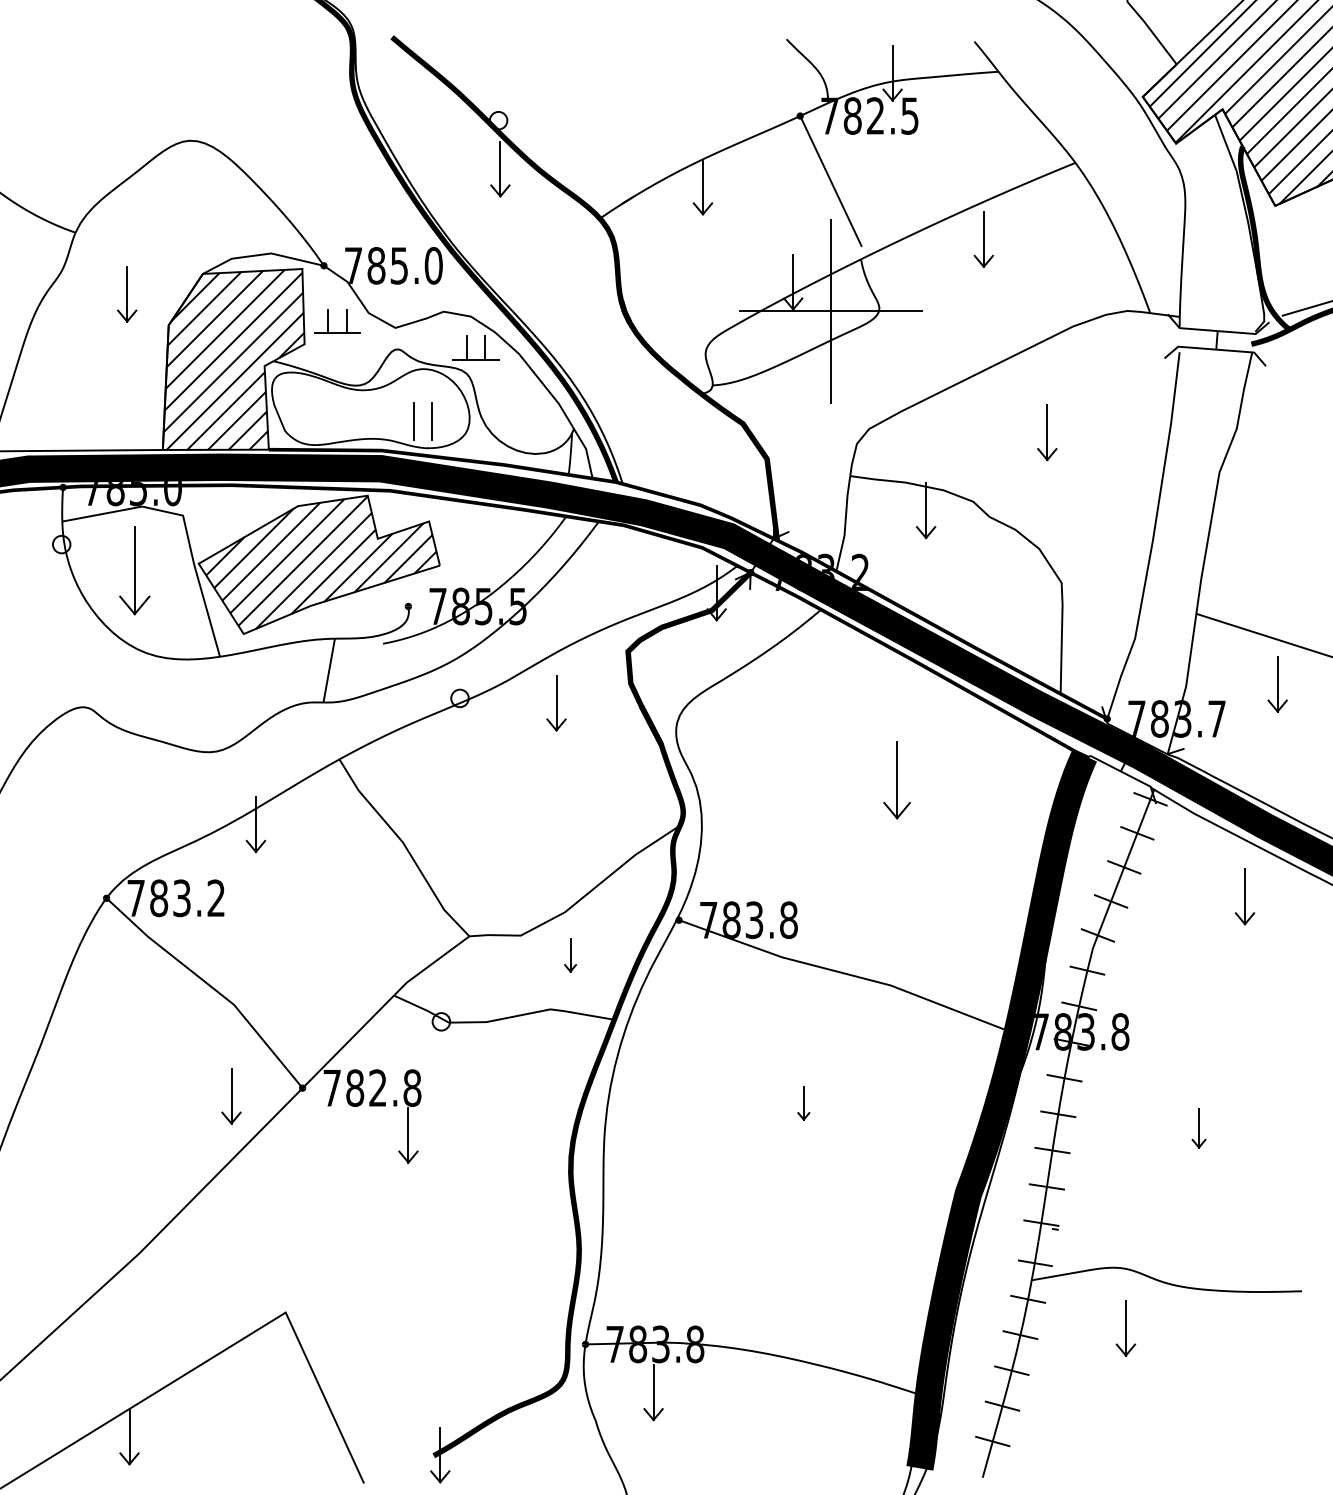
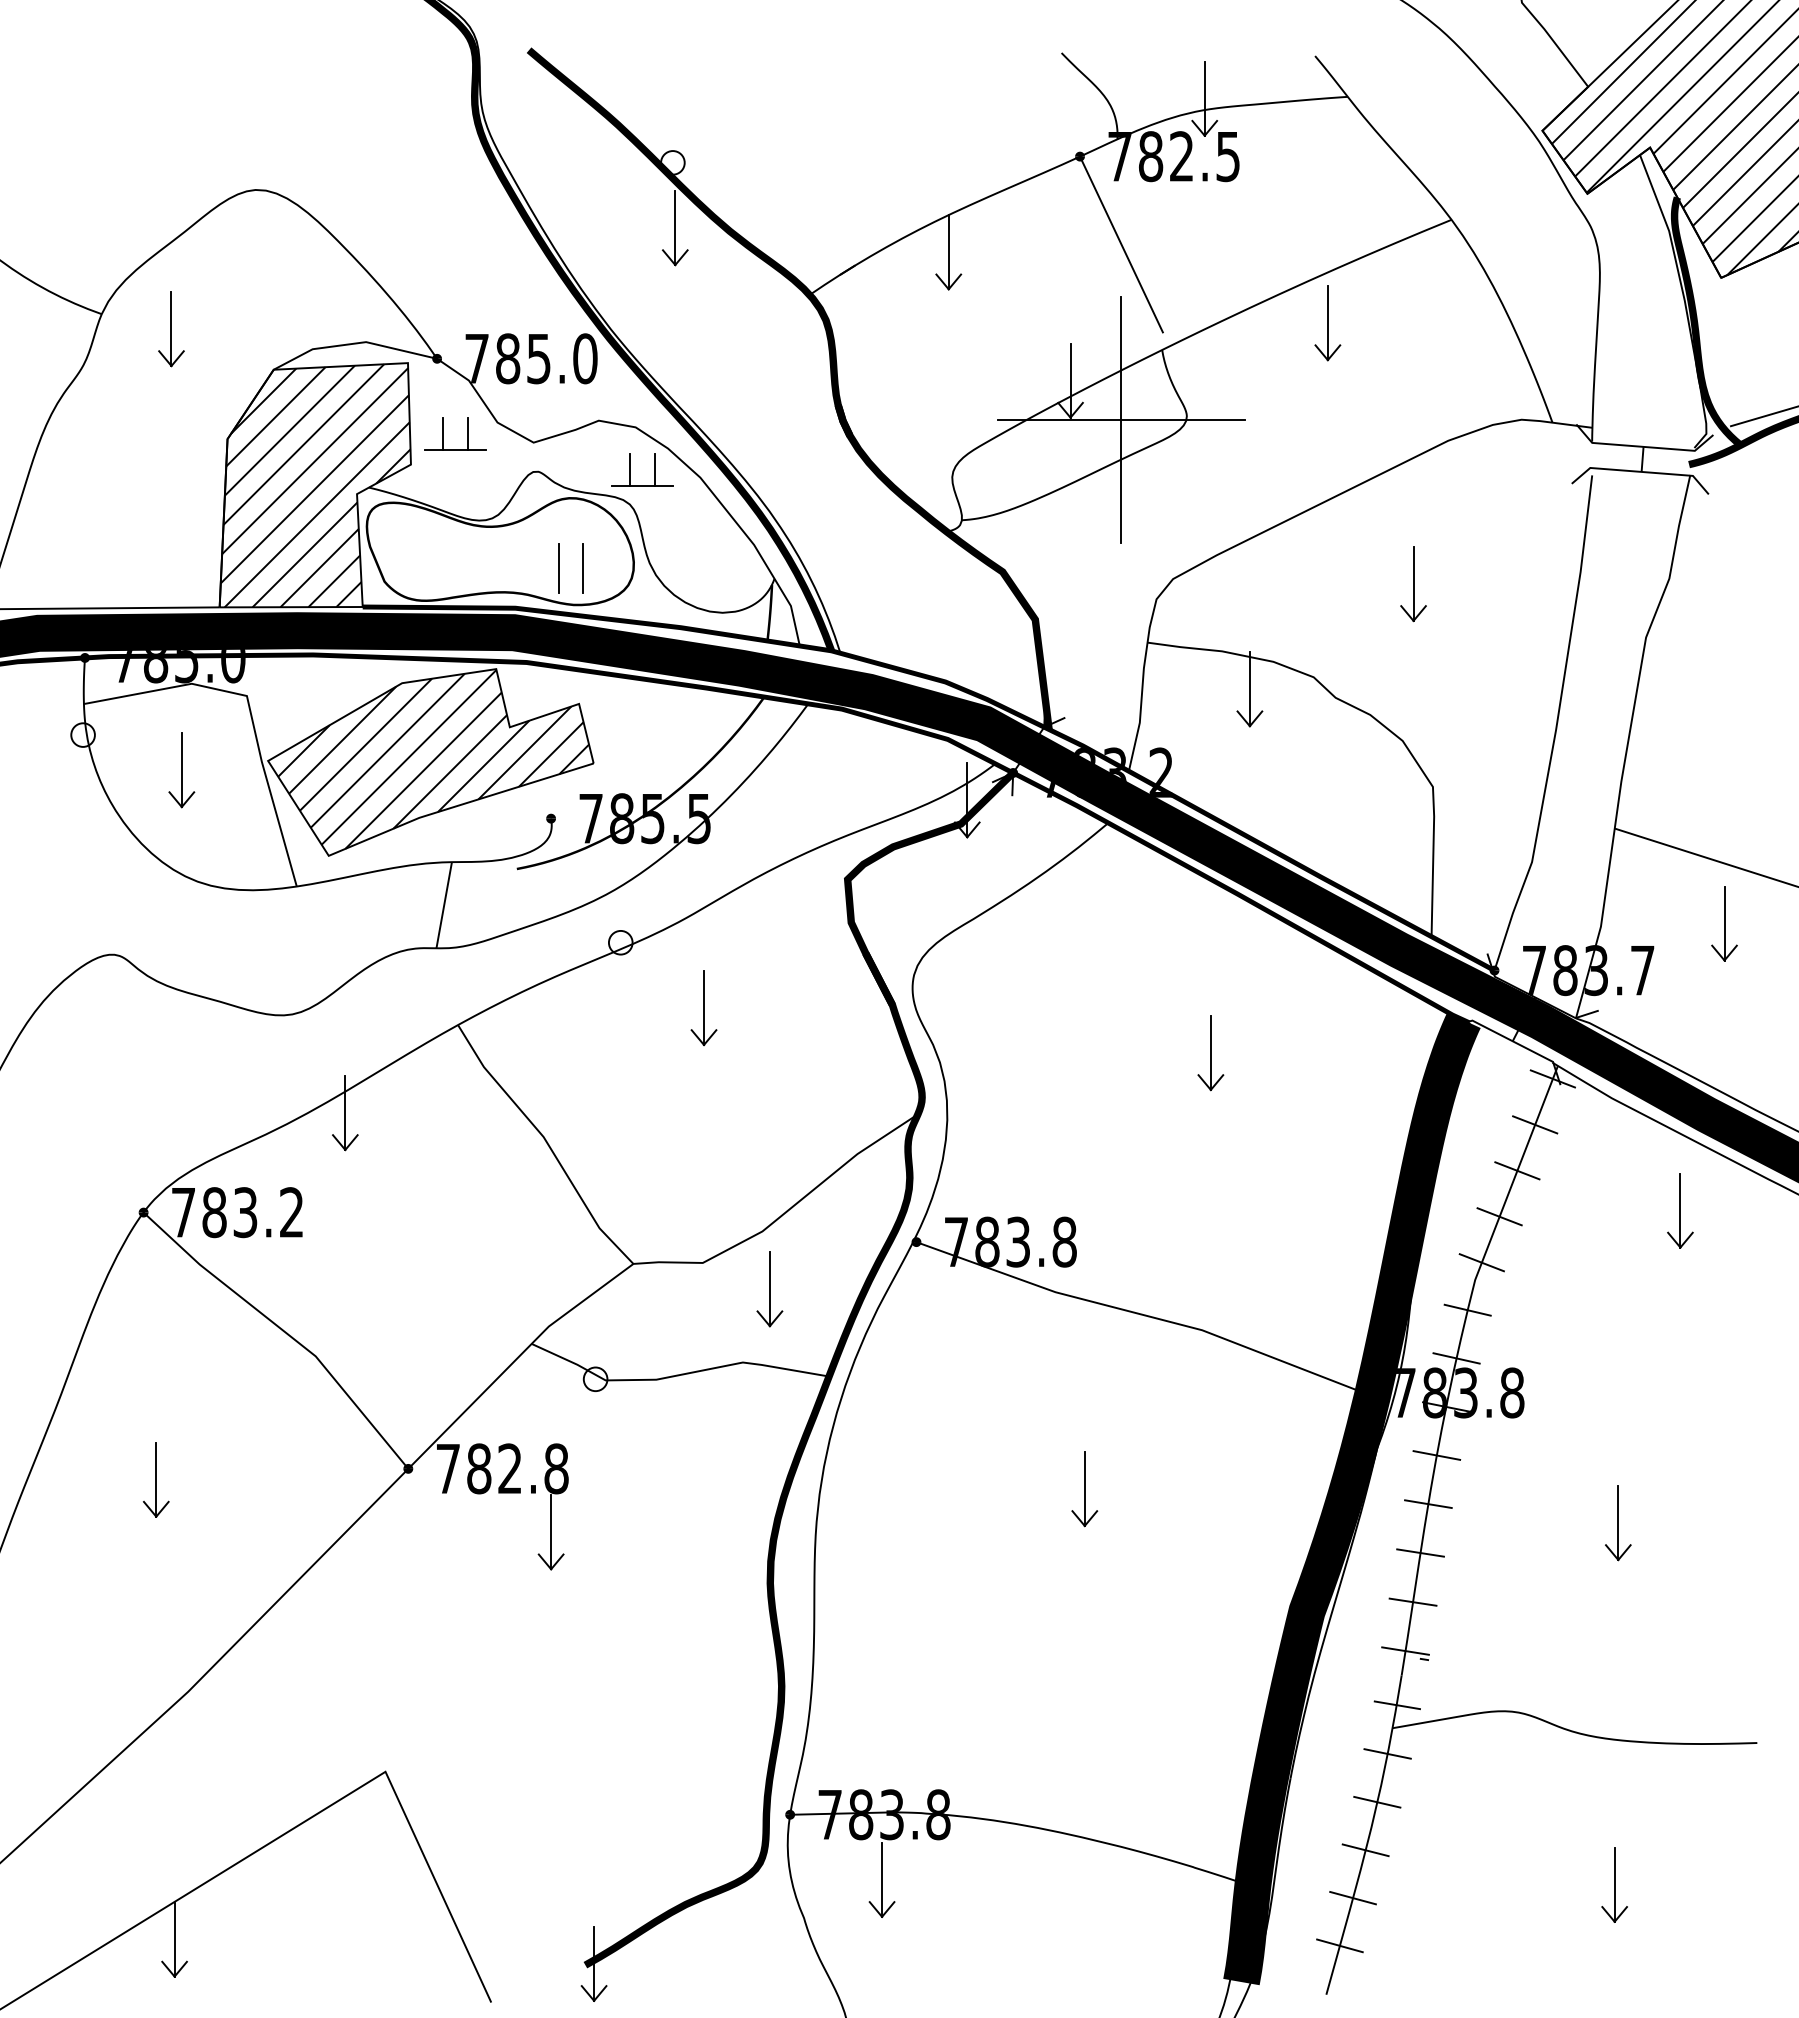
part: (127, 294) -> (171, 329), moved
part: (134, 570) -> (181, 770), size x0.62
part: (556, 703) -> (703, 1008), moved
part: (896, 780) -> (1210, 1053), size x0.71
part: (570, 955) -> (769, 1289), size x1.67
part: (231, 1096) -> (156, 1479), moved
part: (803, 1103) -> (1084, 1489), size x1.67
part: (1199, 1128) -> (1618, 1523), size x1.43
part: (1125, 1327) -> (1614, 1884), moved

